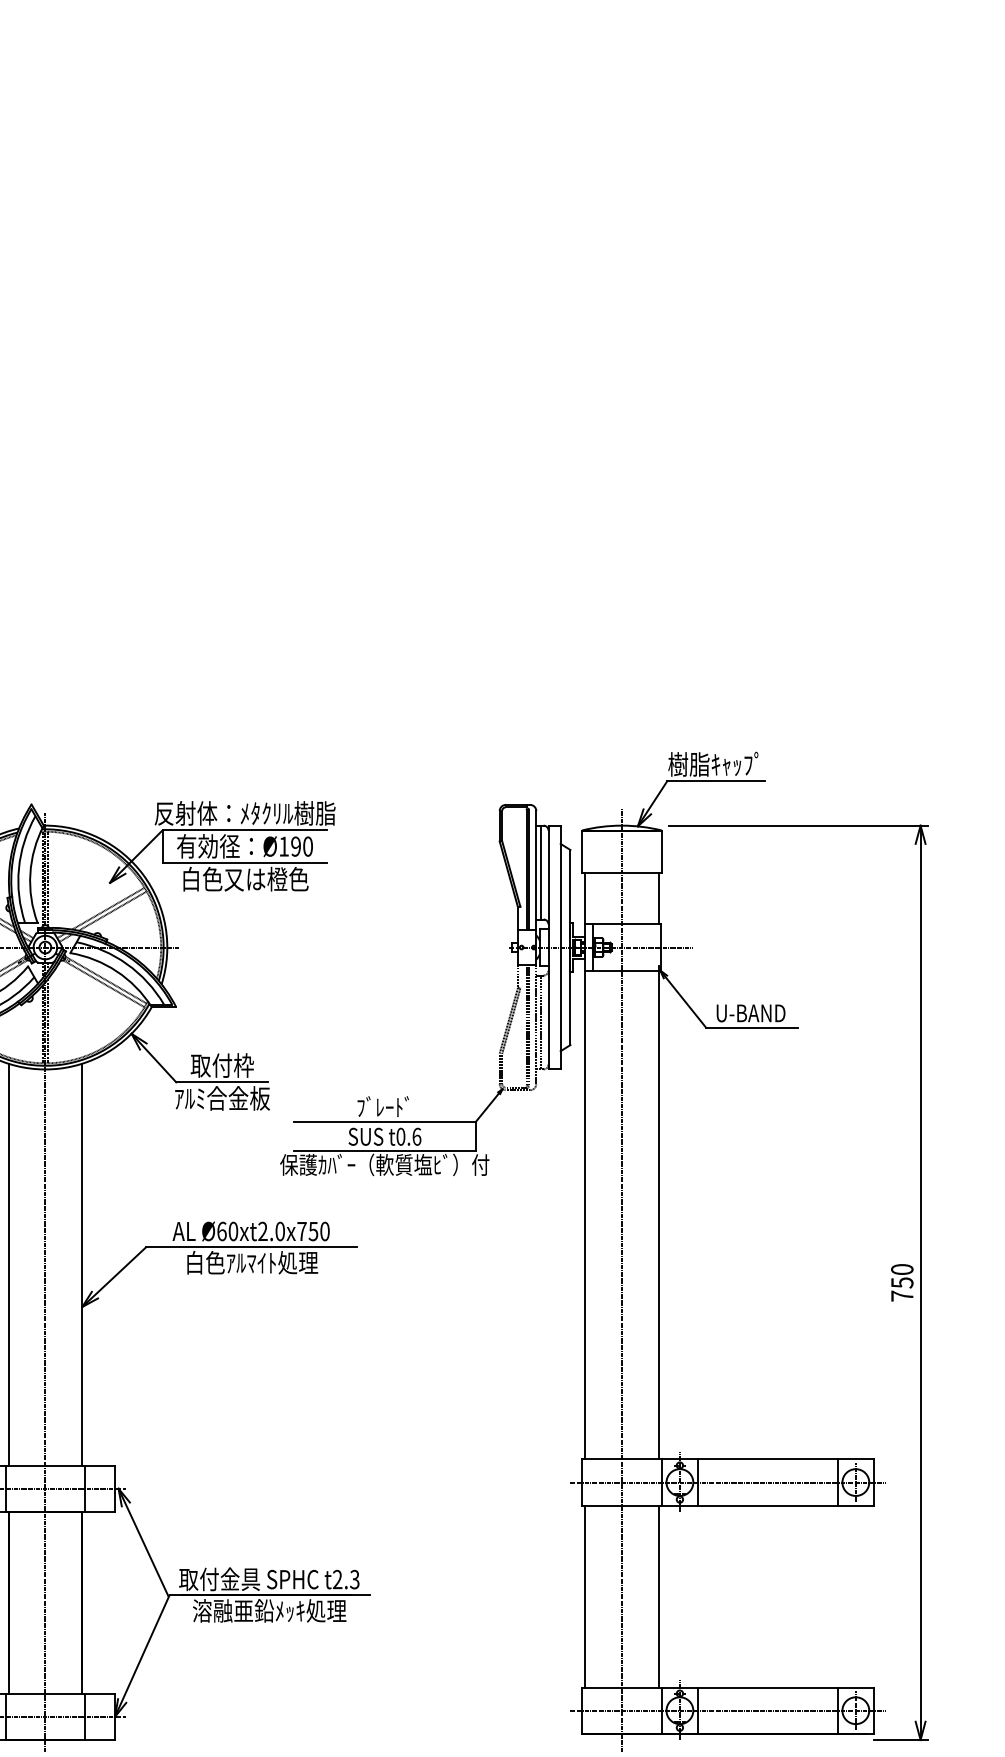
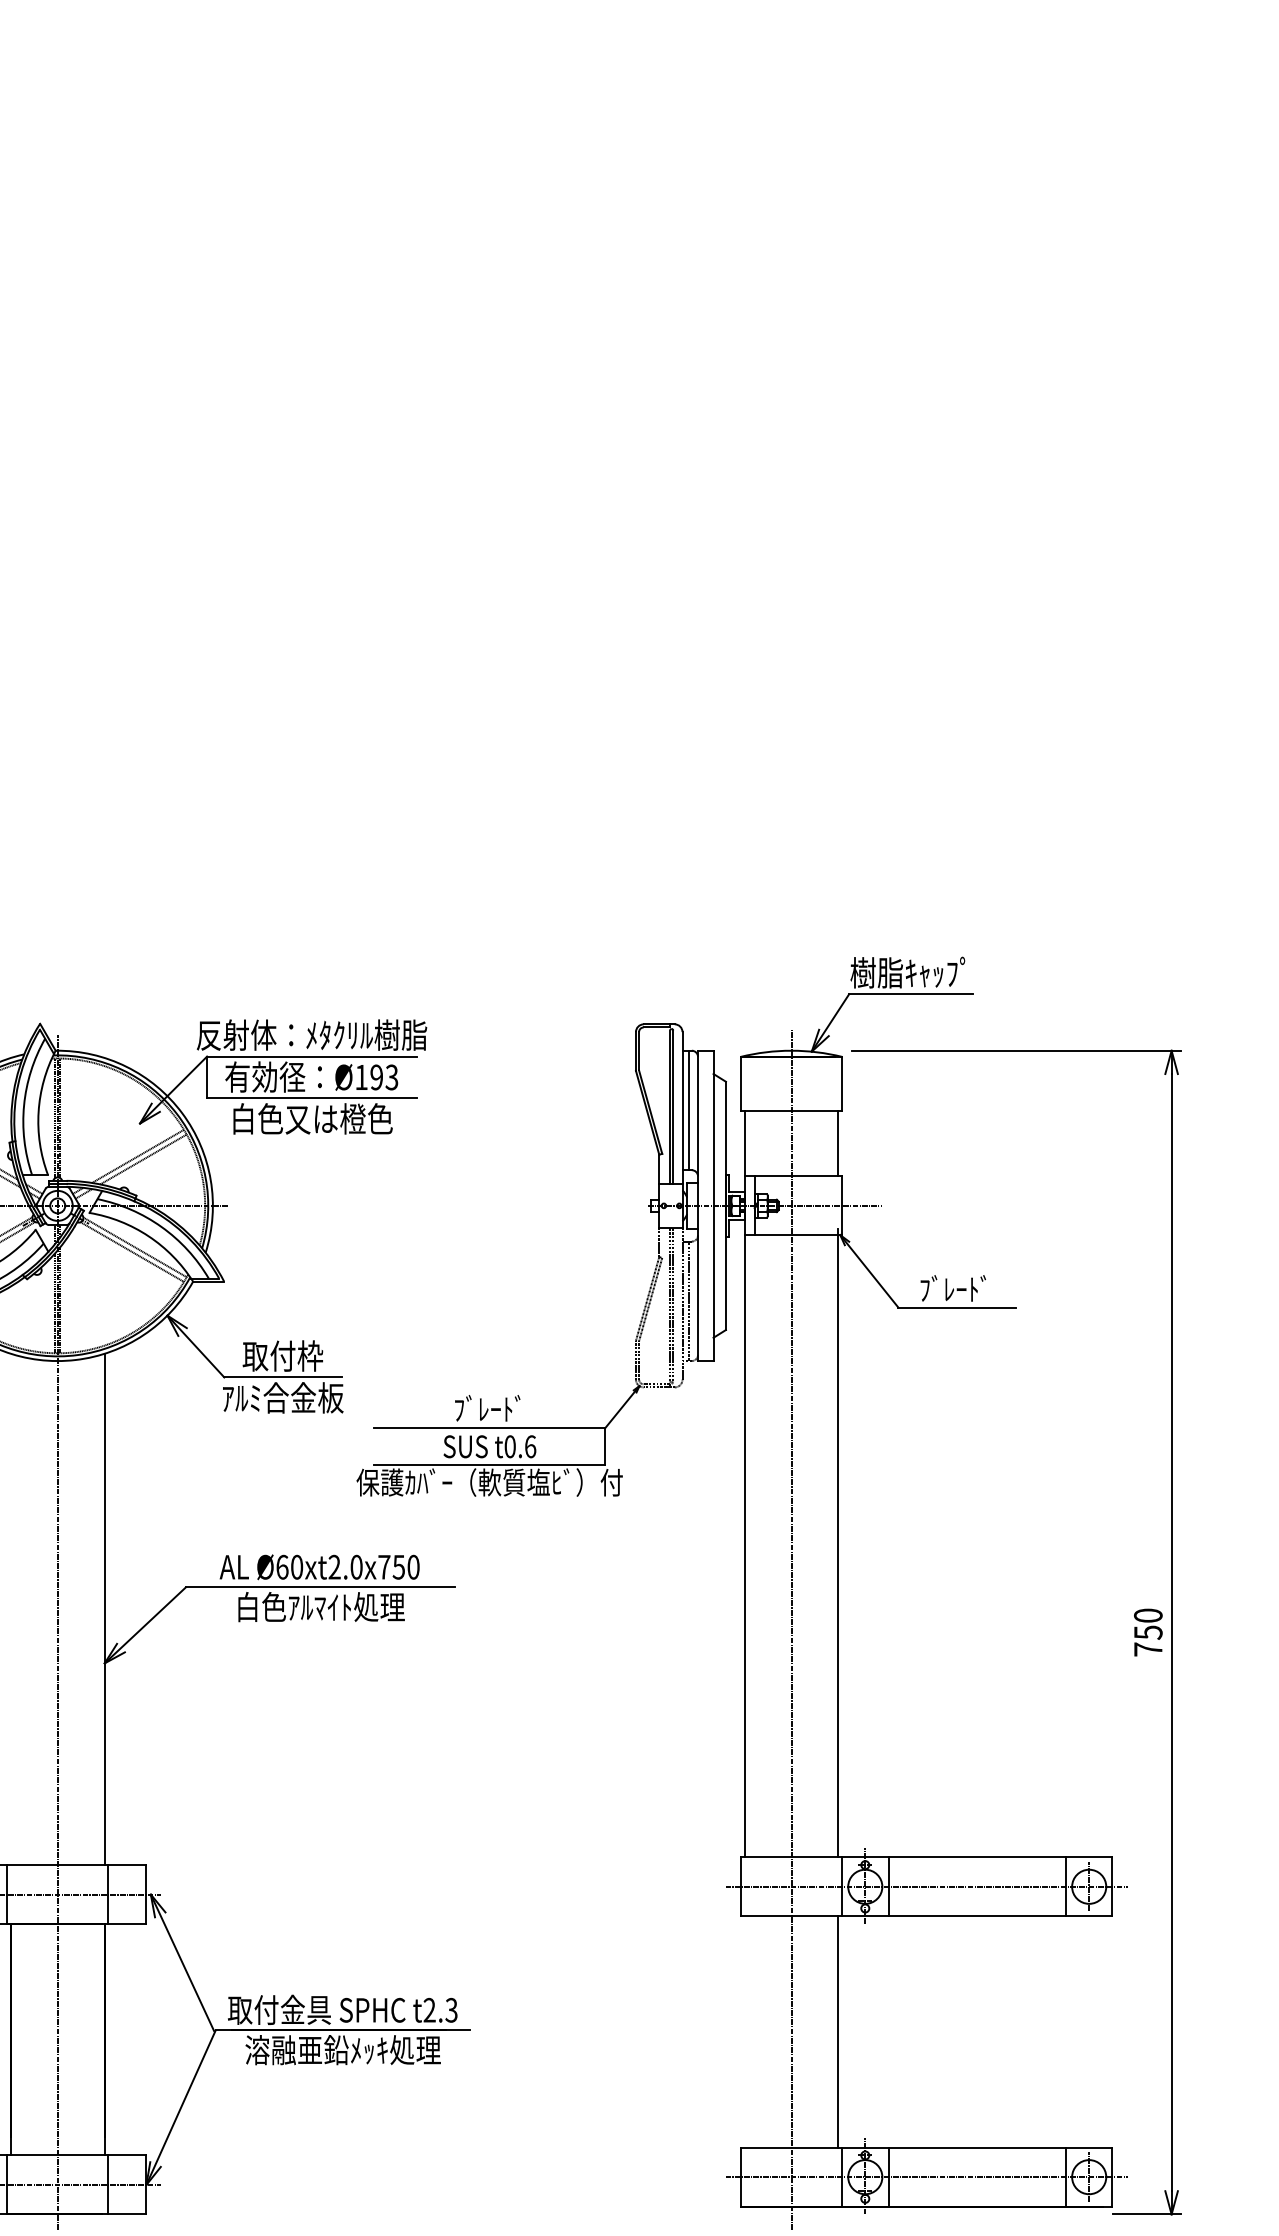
text: (307, 846) -> (391, 1077), Ø190 -> Ø193
text: (750, 1012) -> (955, 1288), U-BAND -> ﾌﾞﾚｰﾄﾞ
line: (8, 1264) -> (10, 1609), removed
line: (585, 1596) -> (745, 2031), removed

